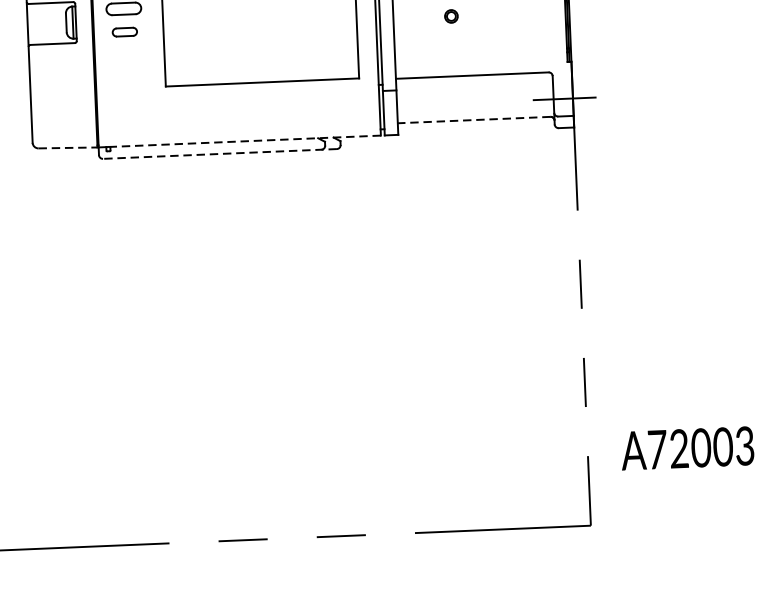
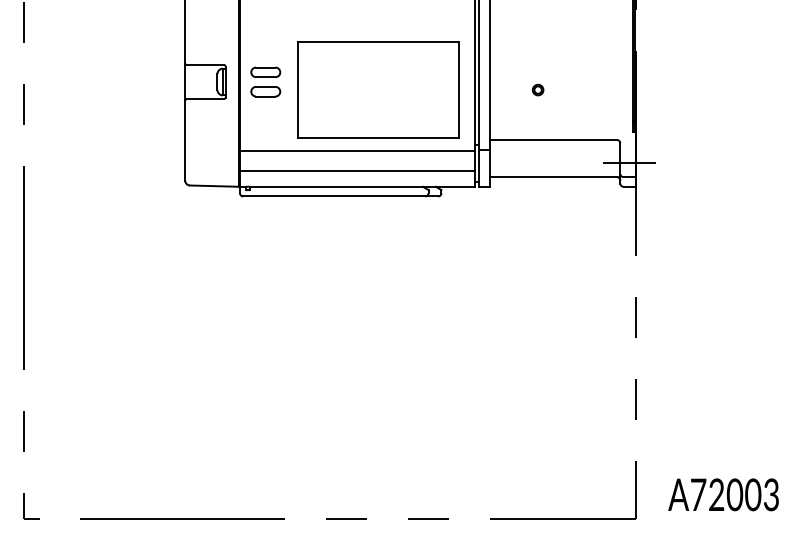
part: (124, 31) -> (265, 91), size x1.43
line: (237, 99) -> (357, 151), added
line: (474, 120) -> (553, 177), dashed -> solid
line: (238, 121) -> (357, 170), added
line: (245, 140) -> (362, 186), dashed -> solid
line: (68, 148) -> (214, 186), dashed -> solid
line: (219, 154) -> (340, 196), dashed -> solid
text: (687, 448) -> (723, 494), moved

